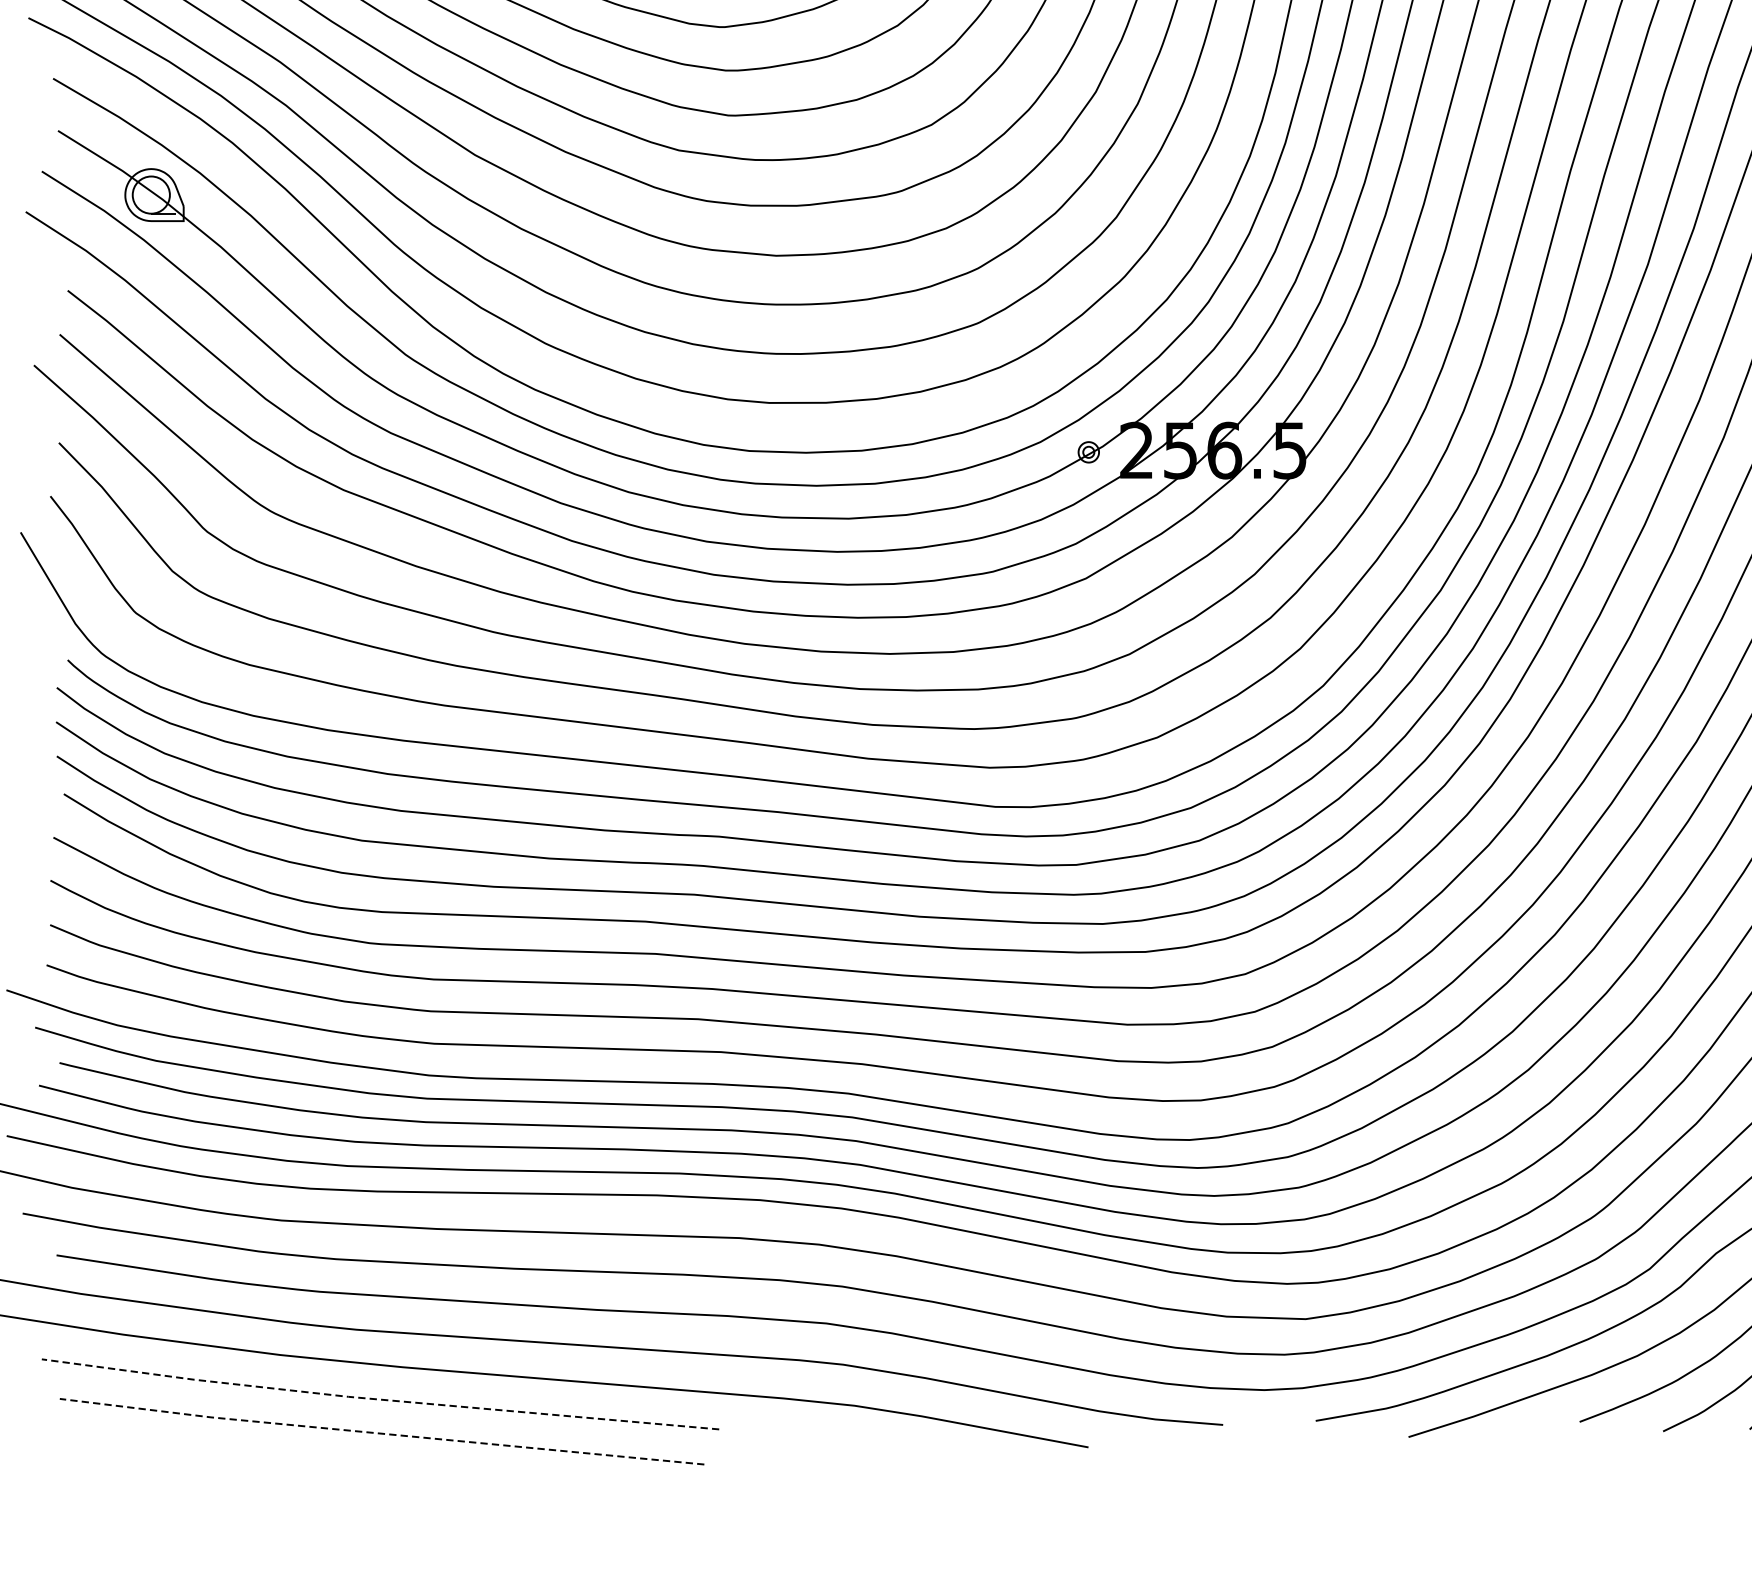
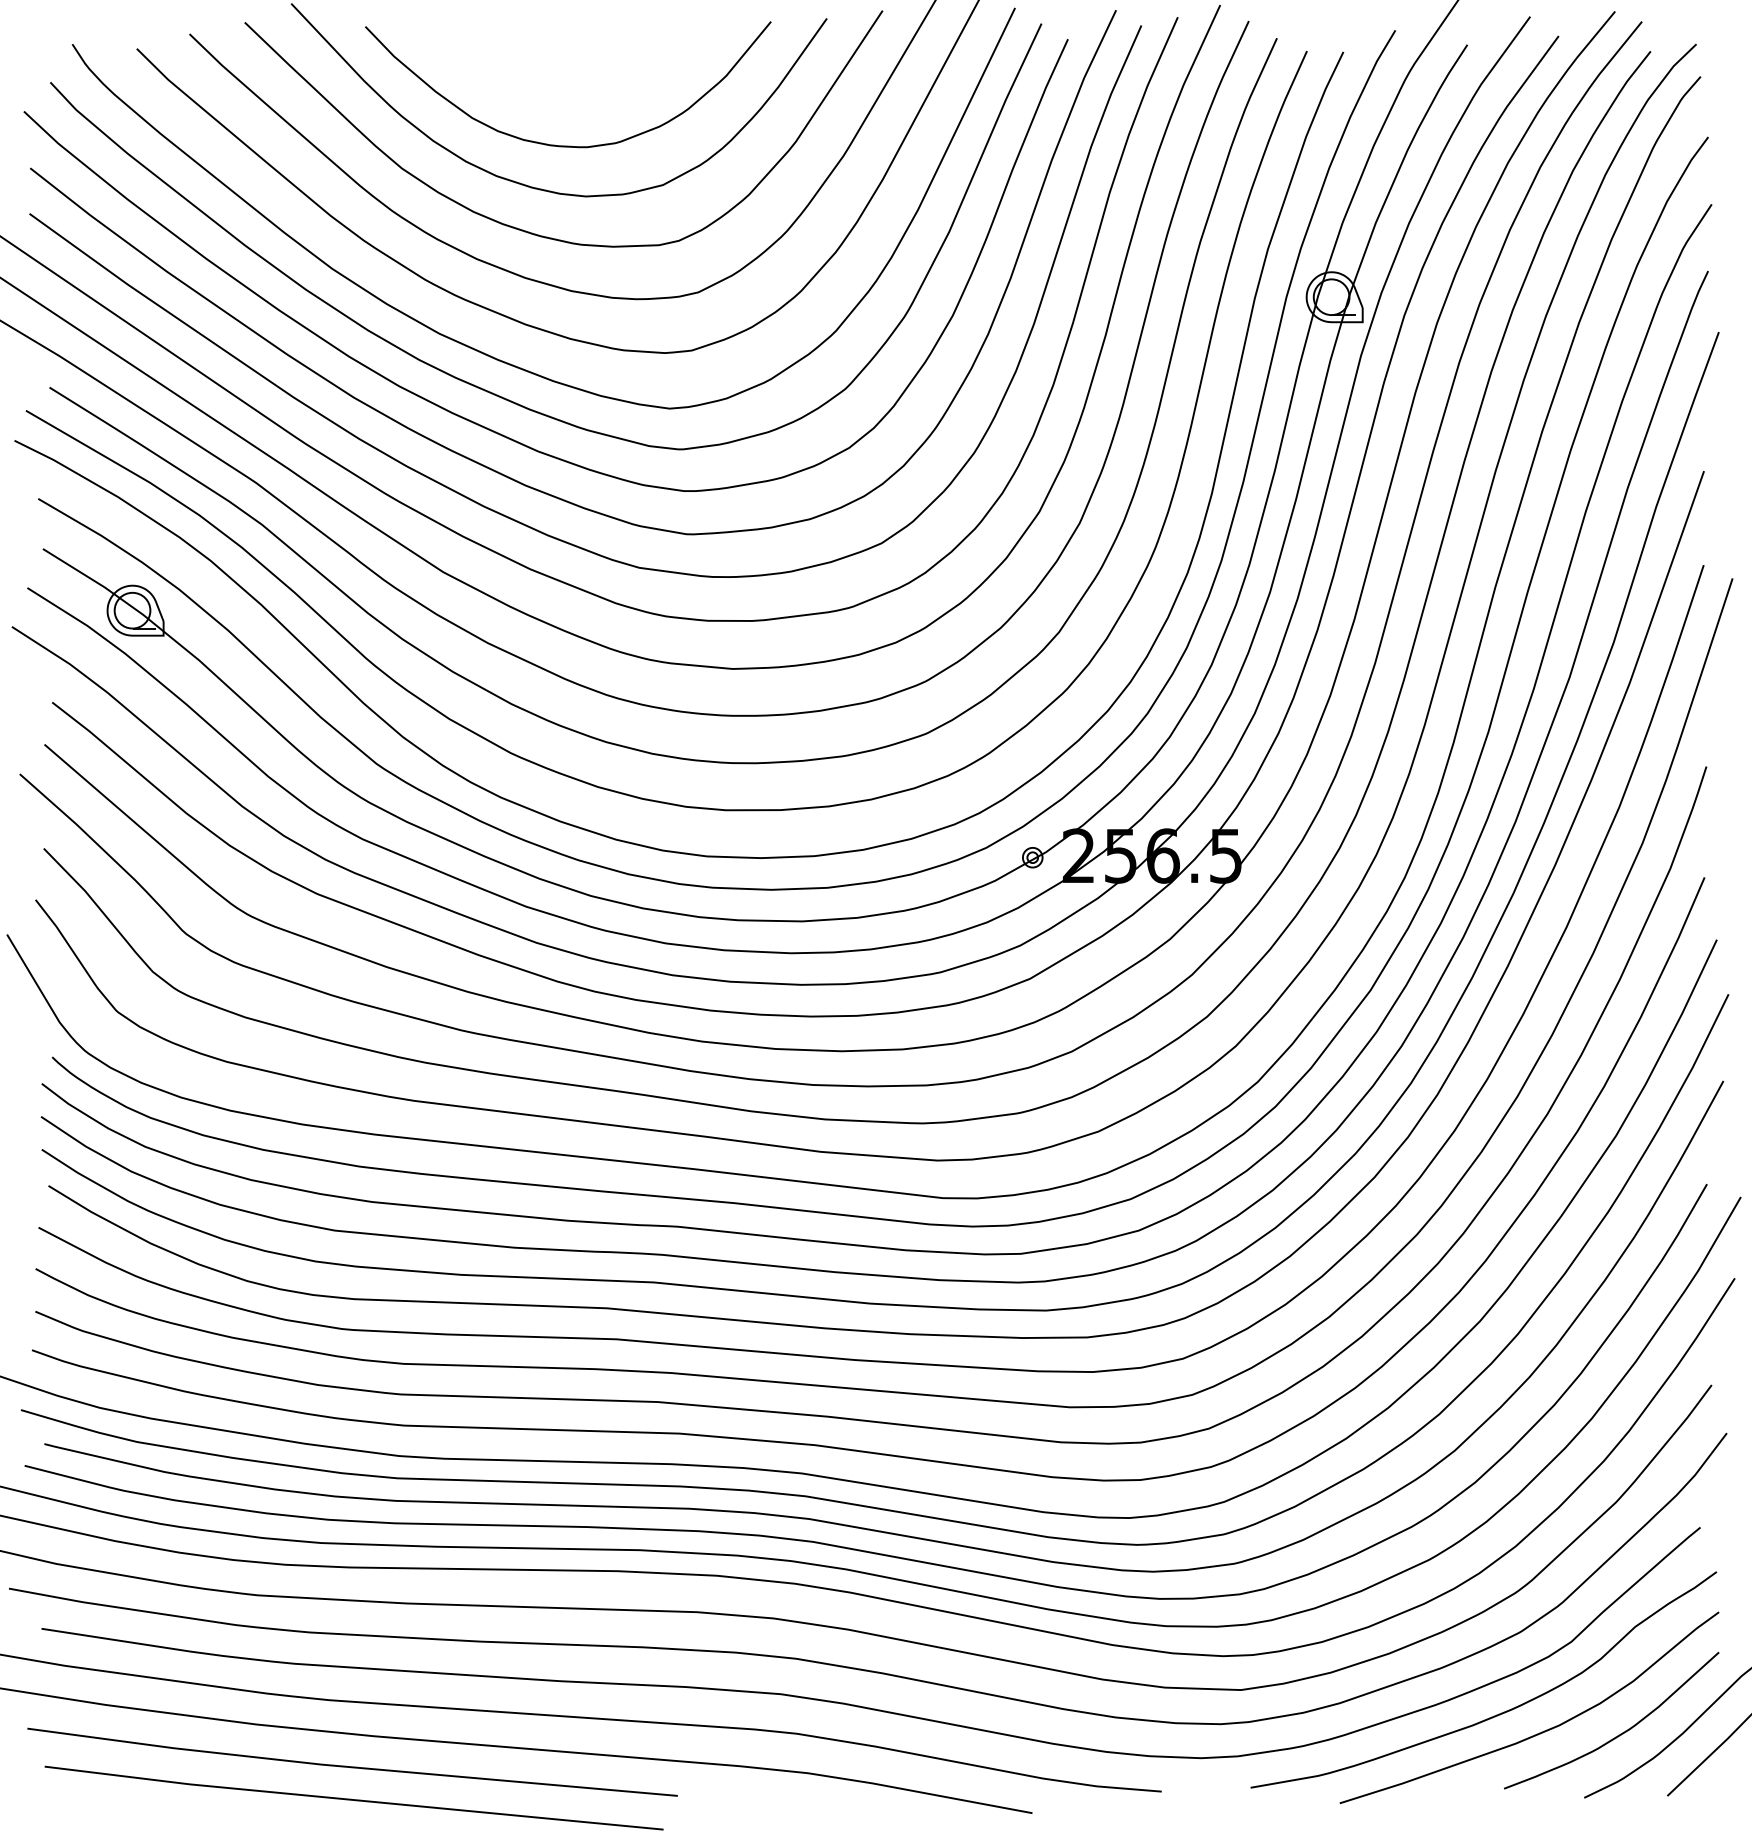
line: (378, 1399) -> (350, 1767), dashed -> solid
line: (381, 1433) -> (353, 1799), dashed -> solid

